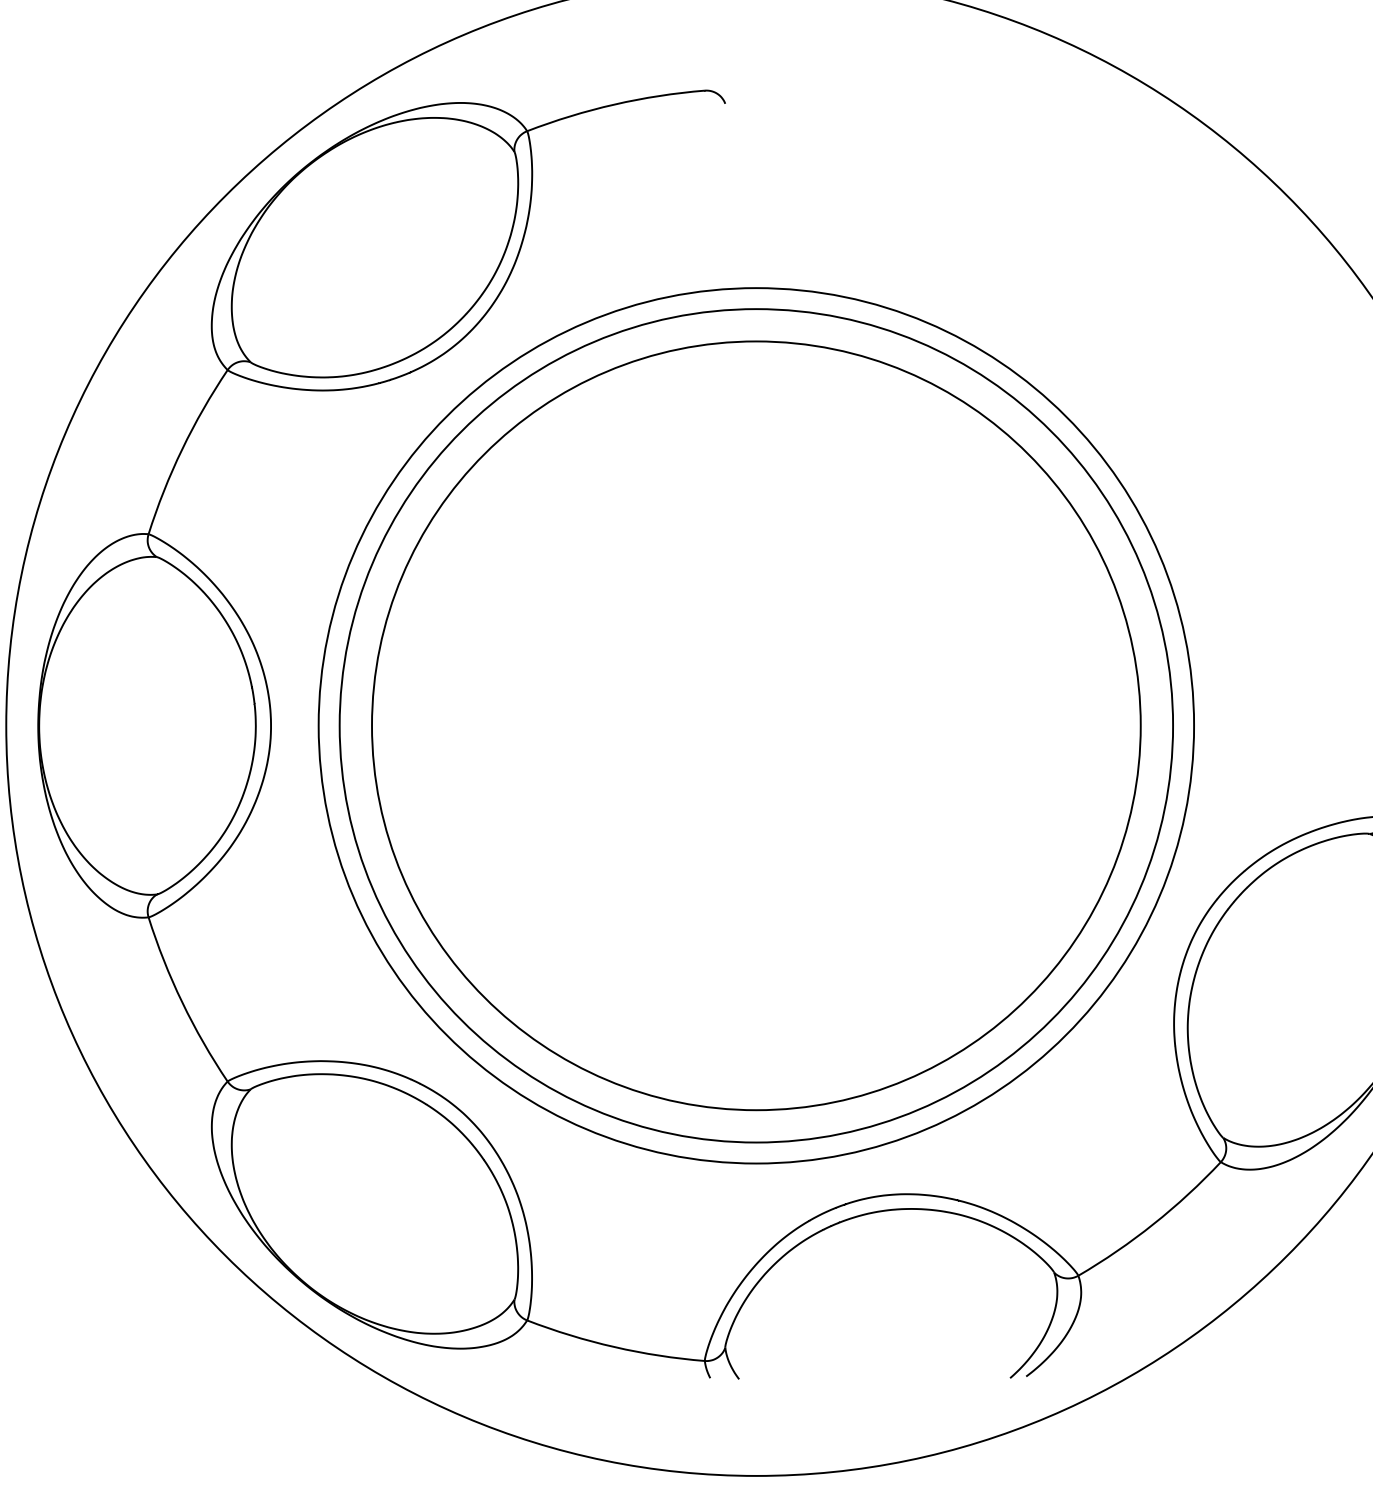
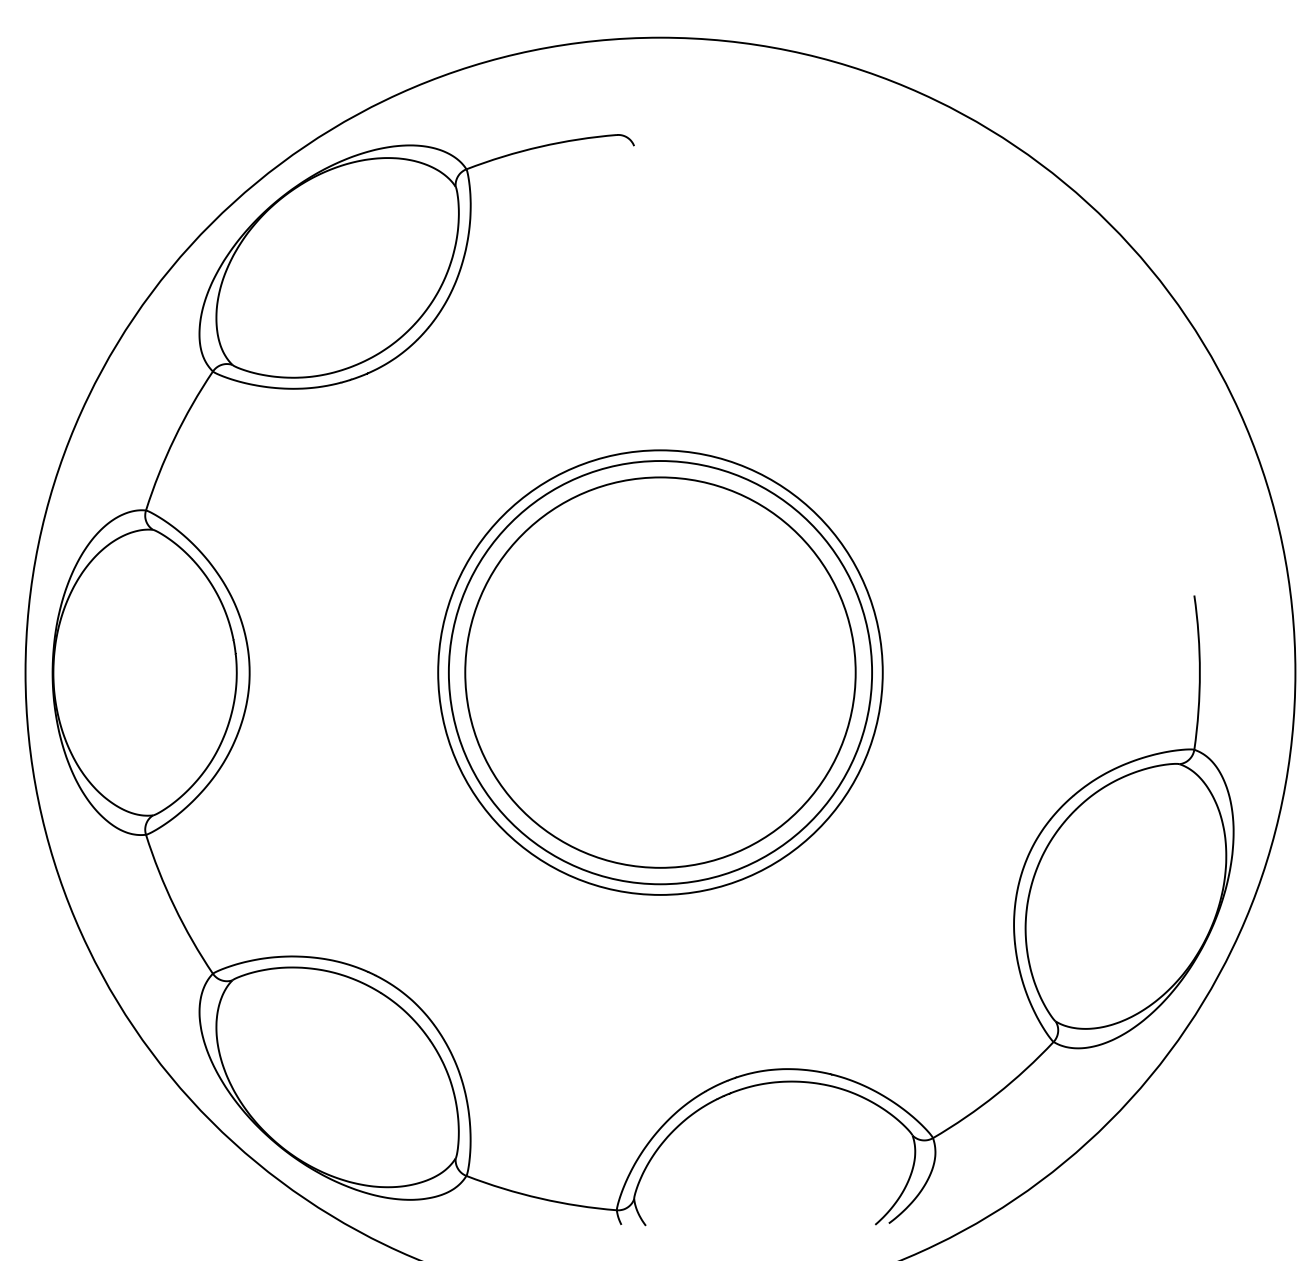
circle: (755, 725) -> (659, 672), size x0.6
circle: (756, 725) -> (660, 672), size x0.6
circle: (756, 725) -> (660, 672), size x0.6

